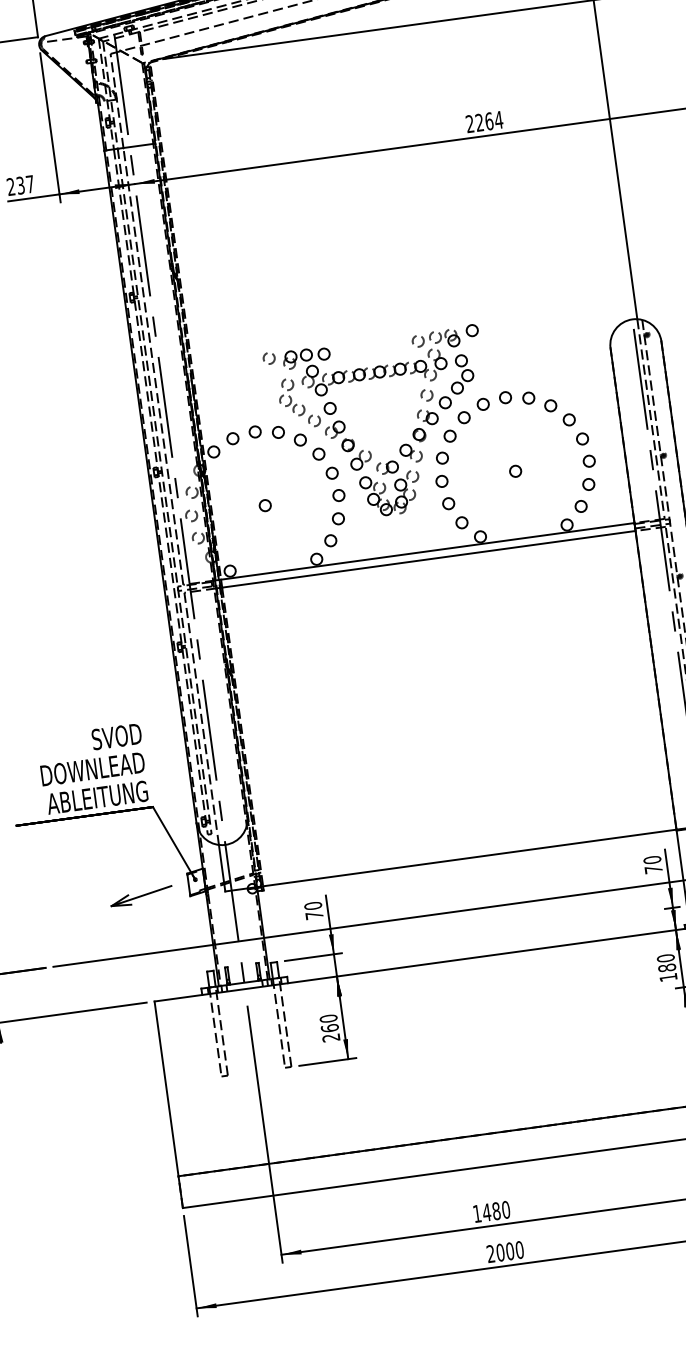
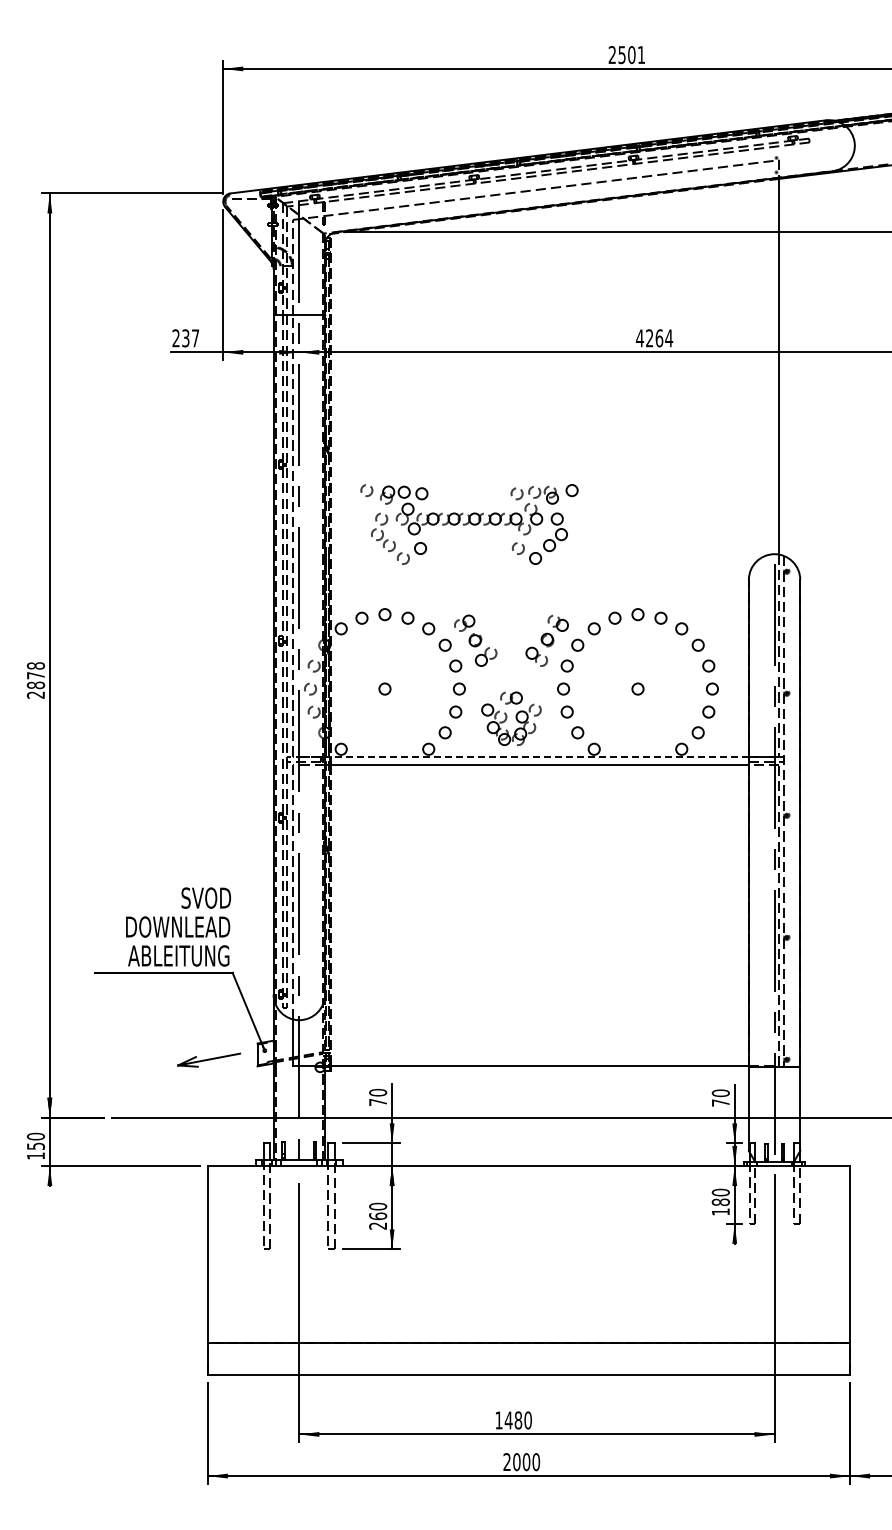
text: (469, 124) -> (639, 338), 2264 -> 4264
part: (375, 378) -> (469, 524), moved
part: (390, 487) -> (511, 718), moved
line: (424, 551) -> (536, 756), solid -> dashed

